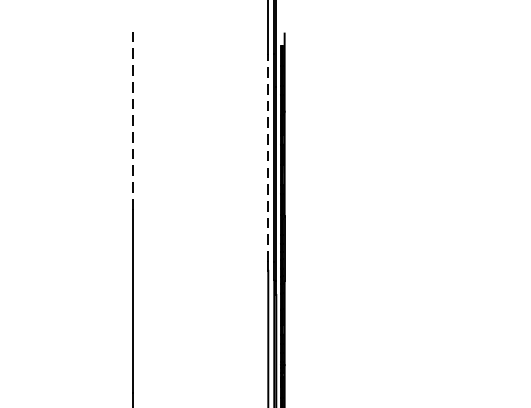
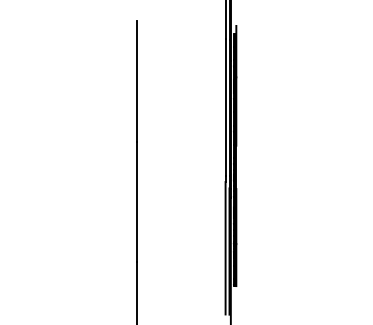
line: (132, 117) -> (136, 81), dashed -> solid
line: (268, 157) -> (225, 107), dashed -> solid

